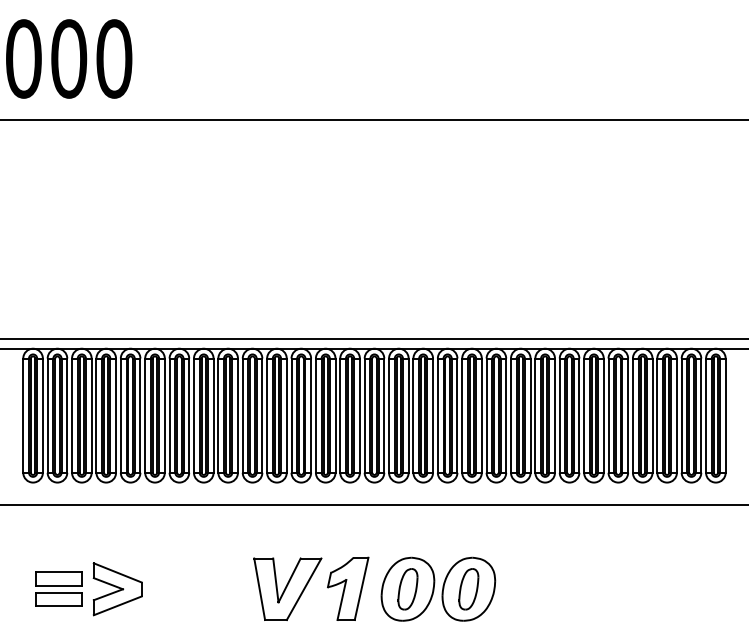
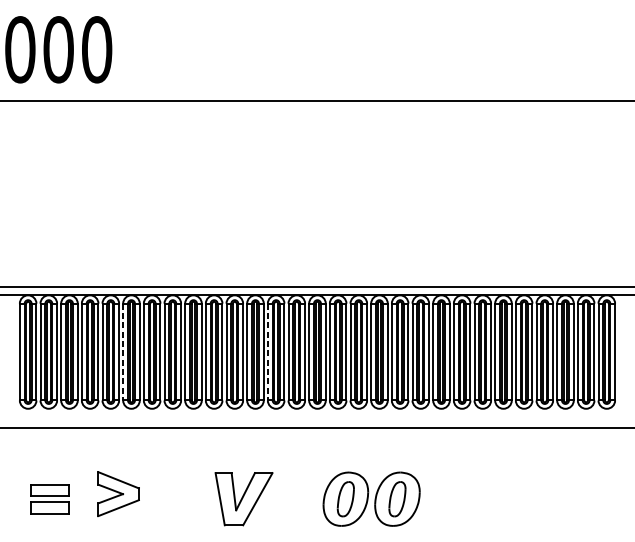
line: (145, 416) -> (123, 352), solid -> dashed
line: (315, 416) -> (267, 352), solid -> dashed
part: (348, 588) -> (295, 498), removed
part: (117, 589) -> (118, 494), moved

